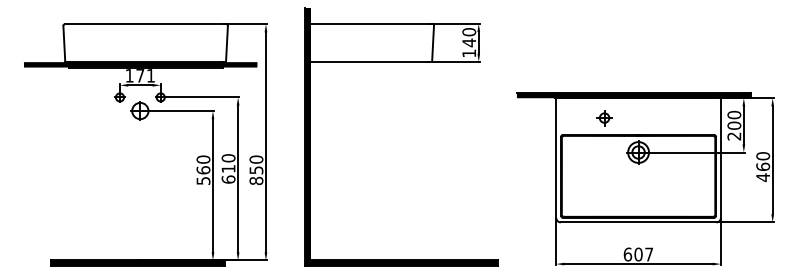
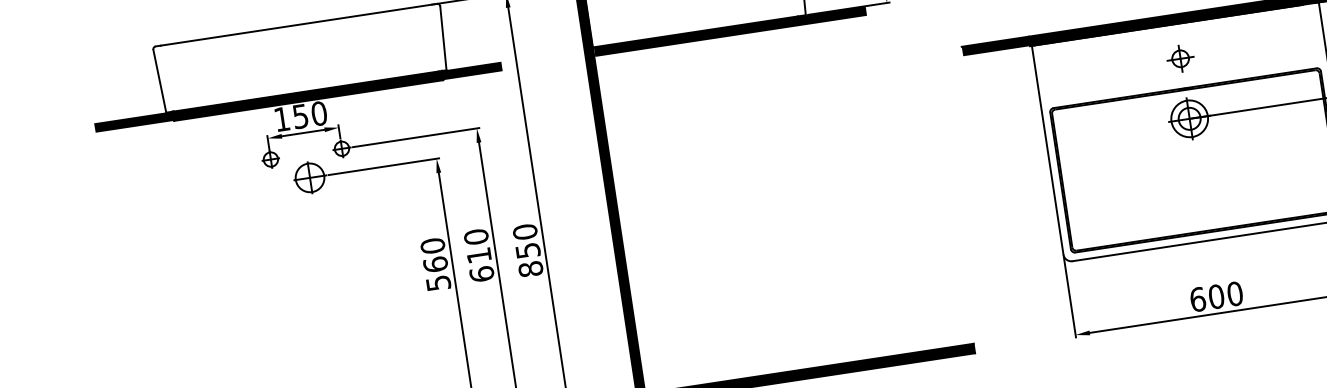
fill: (388, 64) -> (730, 31), added
text: (145, 75) -> (309, 114), 171 -> 150
part: (604, 118) -> (1180, 59), moved
text: (649, 254) -> (1235, 293), 607 -> 600

